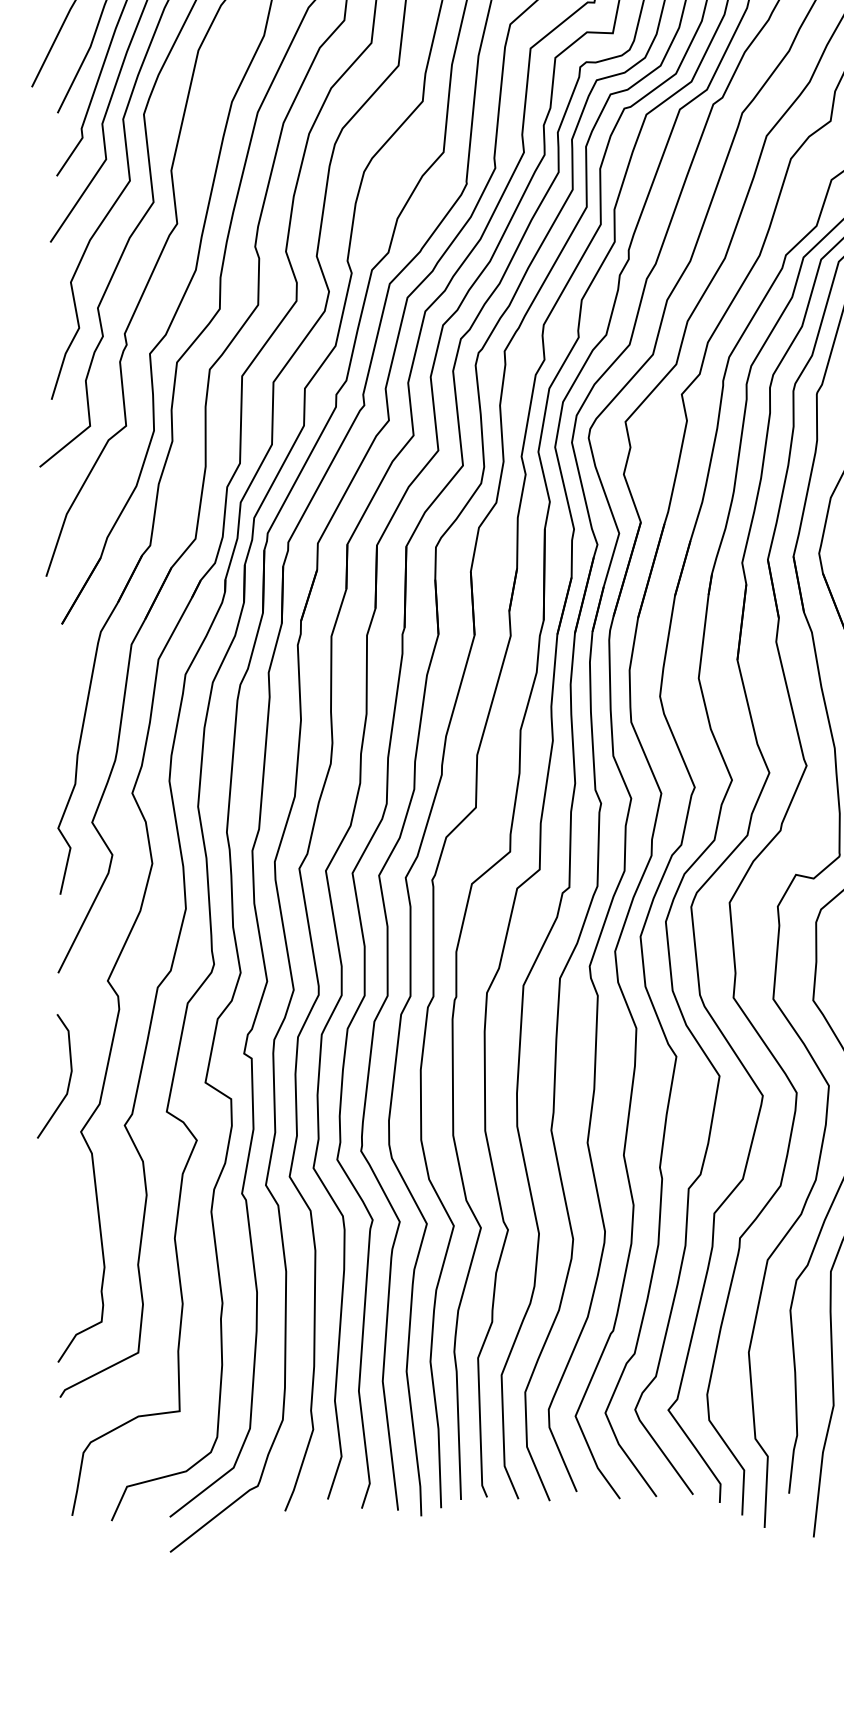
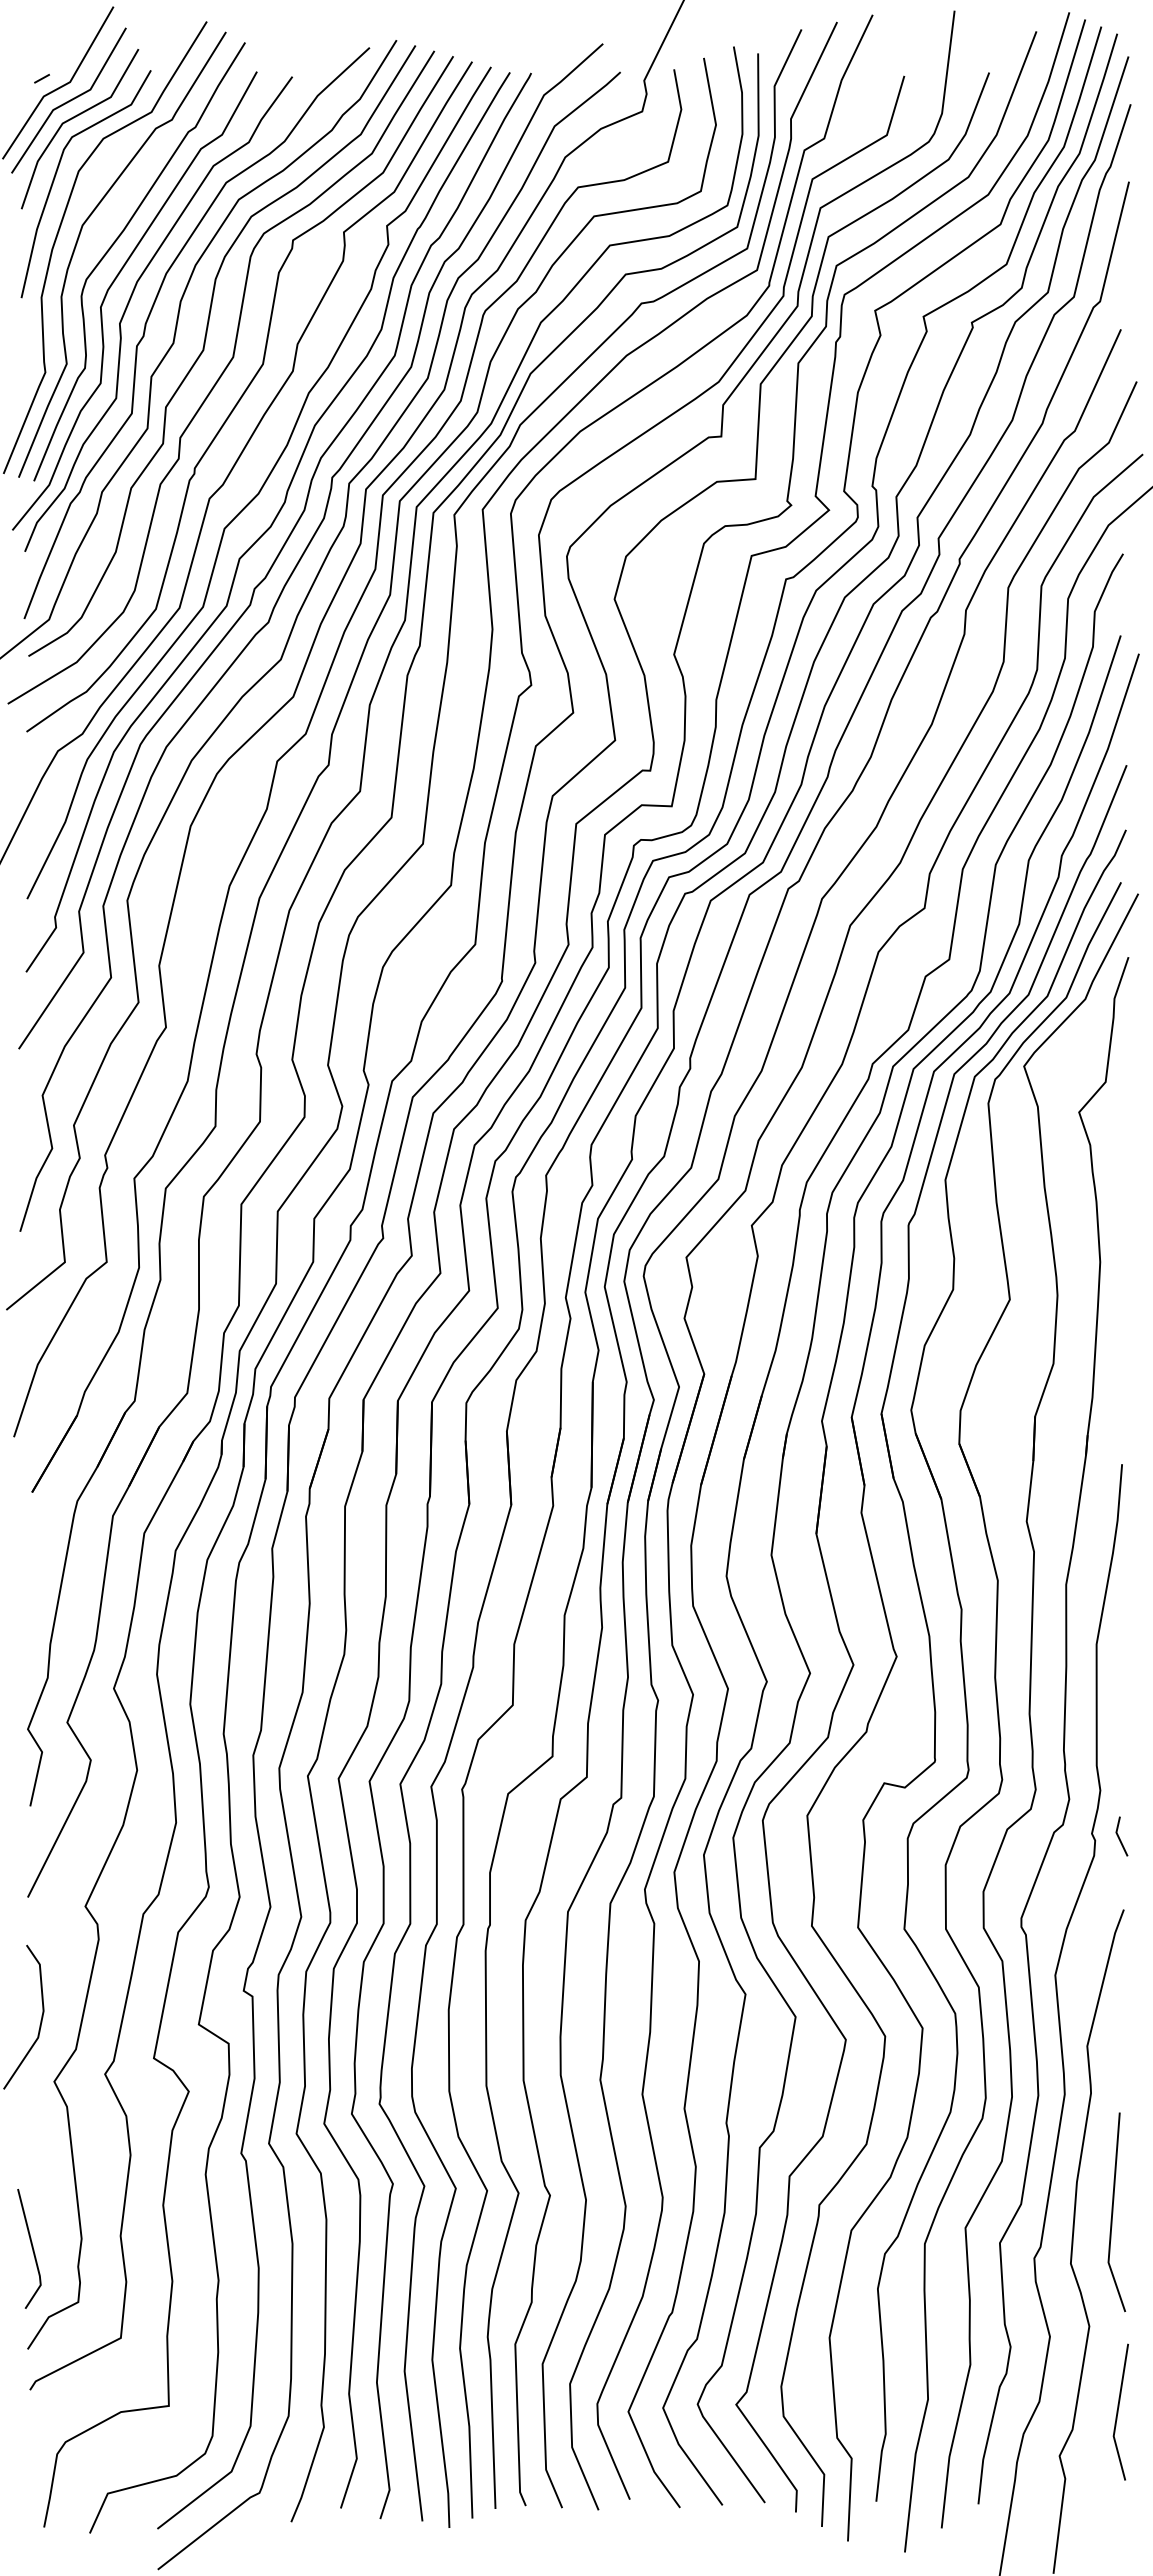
line: (61, 1274) -> (31, 2247), added

